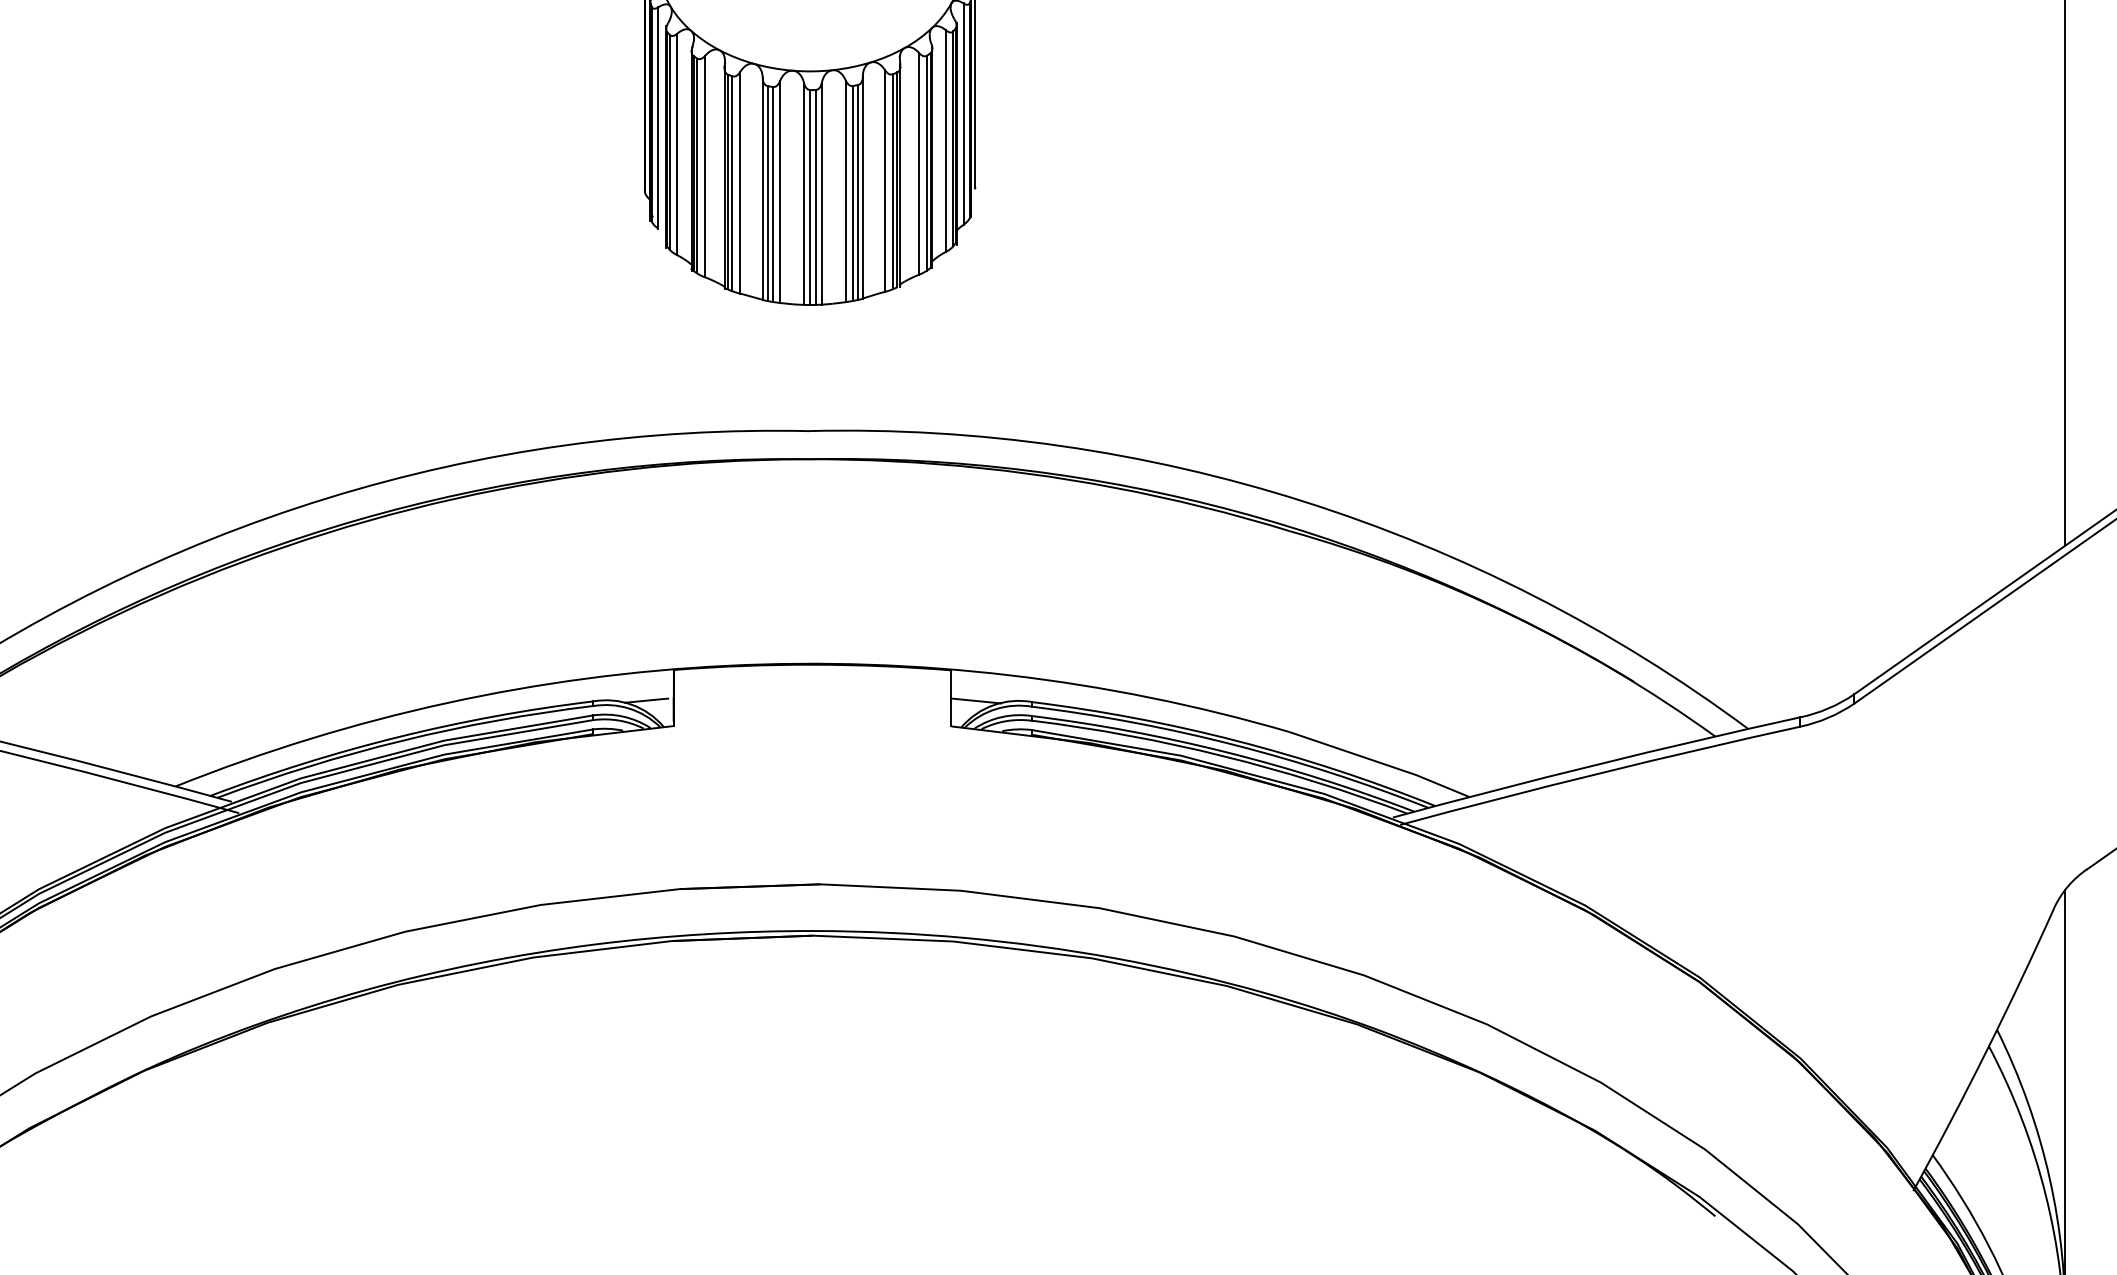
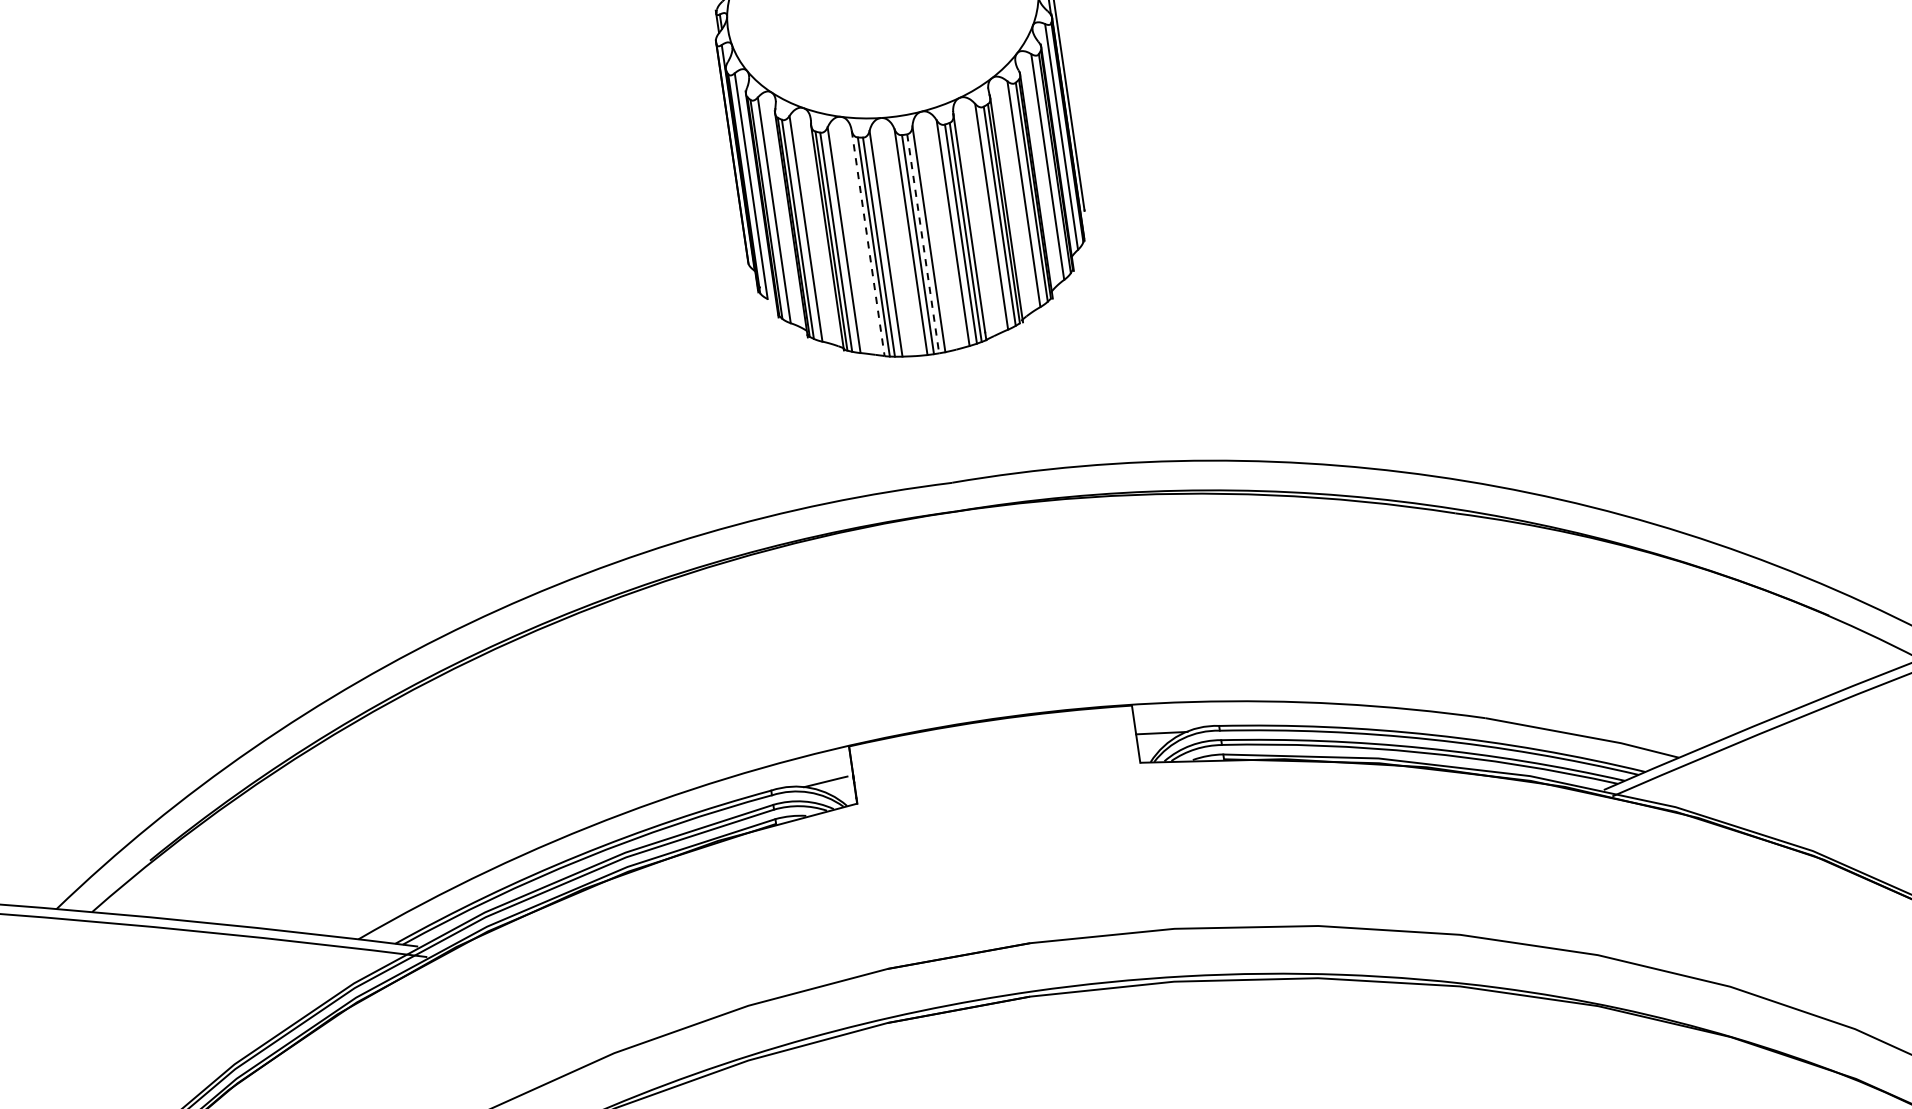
line: (762, 189) -> (867, 243), solid -> dashed
line: (815, 197) -> (923, 243), solid -> dashed

